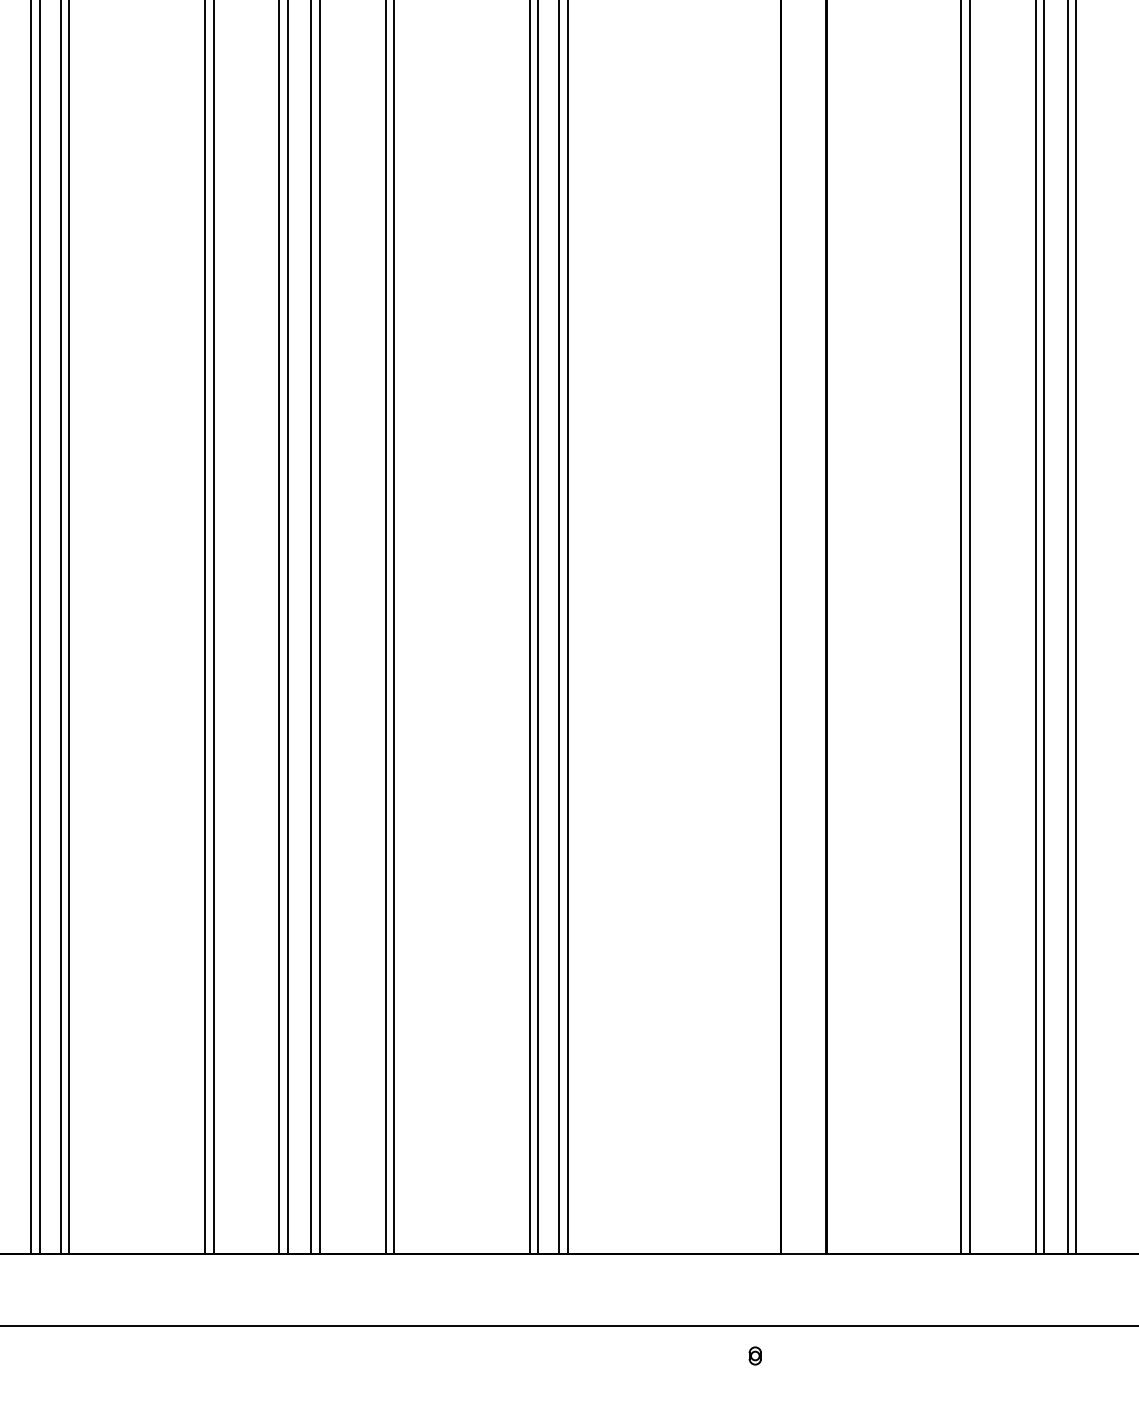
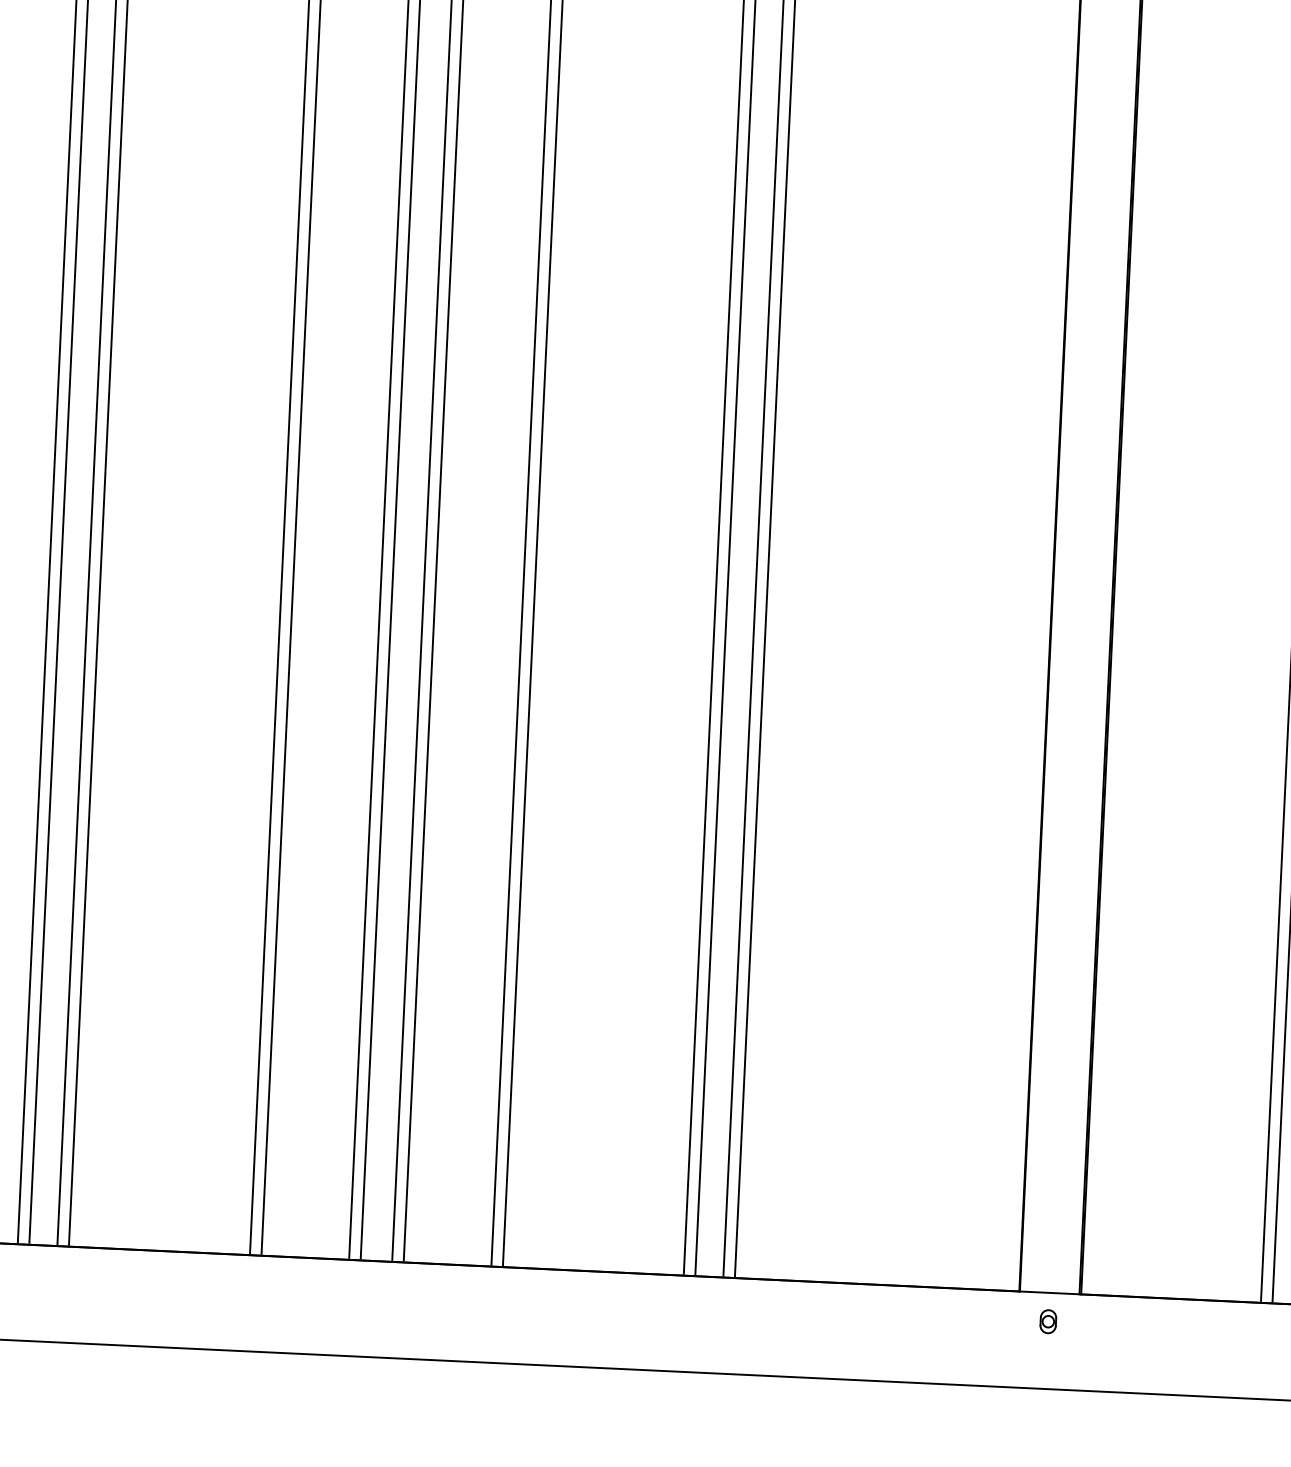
part: (754, 1355) -> (1047, 1320), moved

